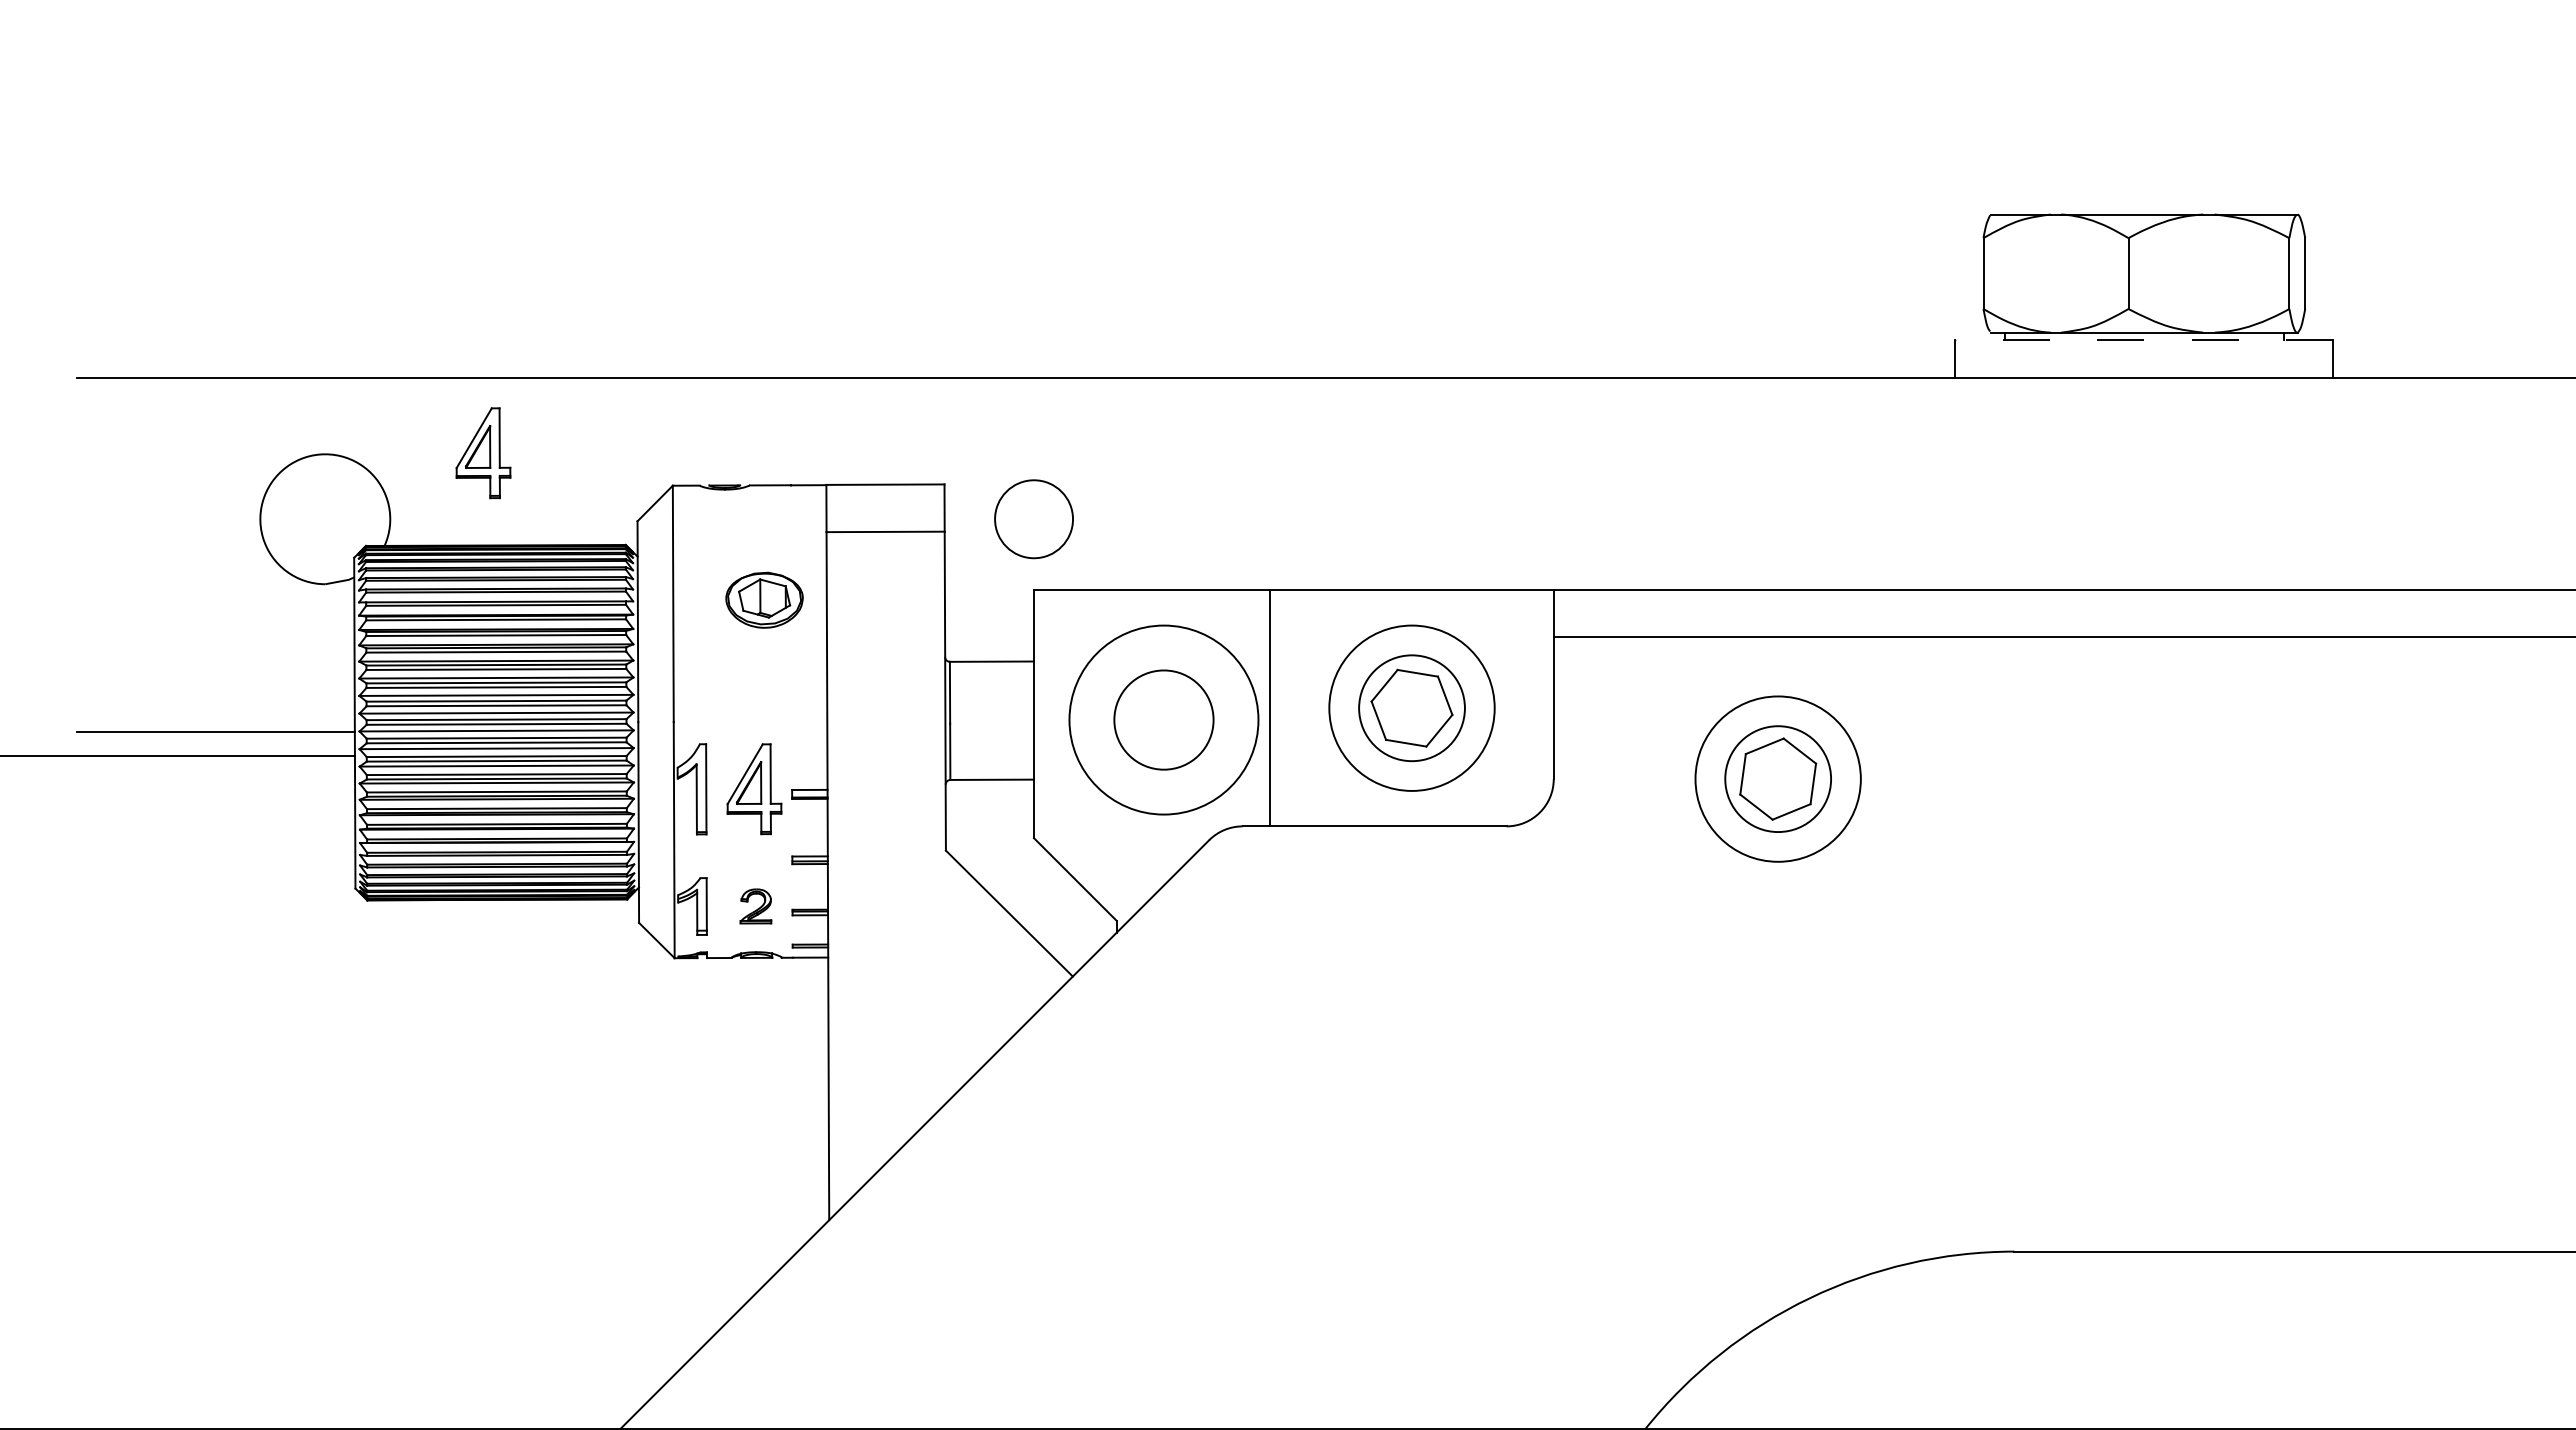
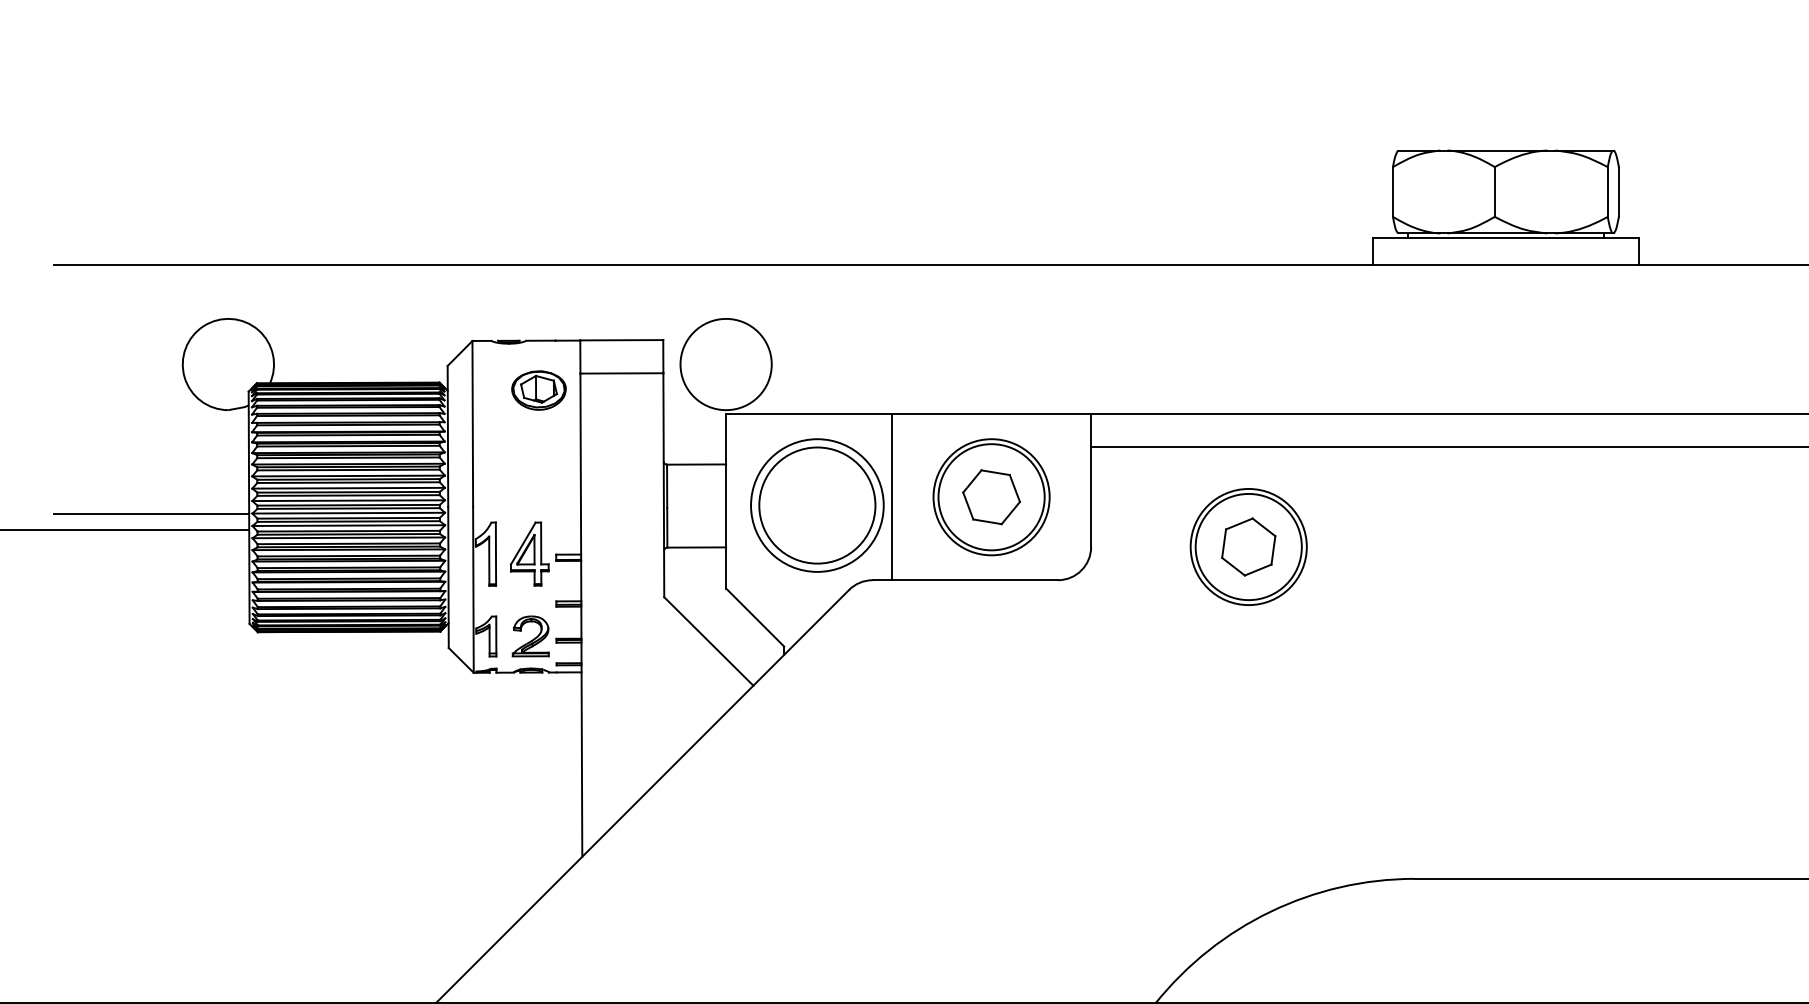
line: (2144, 339) -> (1506, 238), dashed -> solid
part: (483, 453) -> (339, 318), removed
circle: (1034, 519) -> (726, 364), size x1.67
part: (764, 599) -> (538, 389), moved
circle: (1411, 707) -> (991, 496), size x1.43
circle: (1163, 719) -> (817, 505), size x1.67
circle: (1777, 778) -> (1248, 546), size x1.43
part: (755, 906) -> (530, 636), size x1.67

